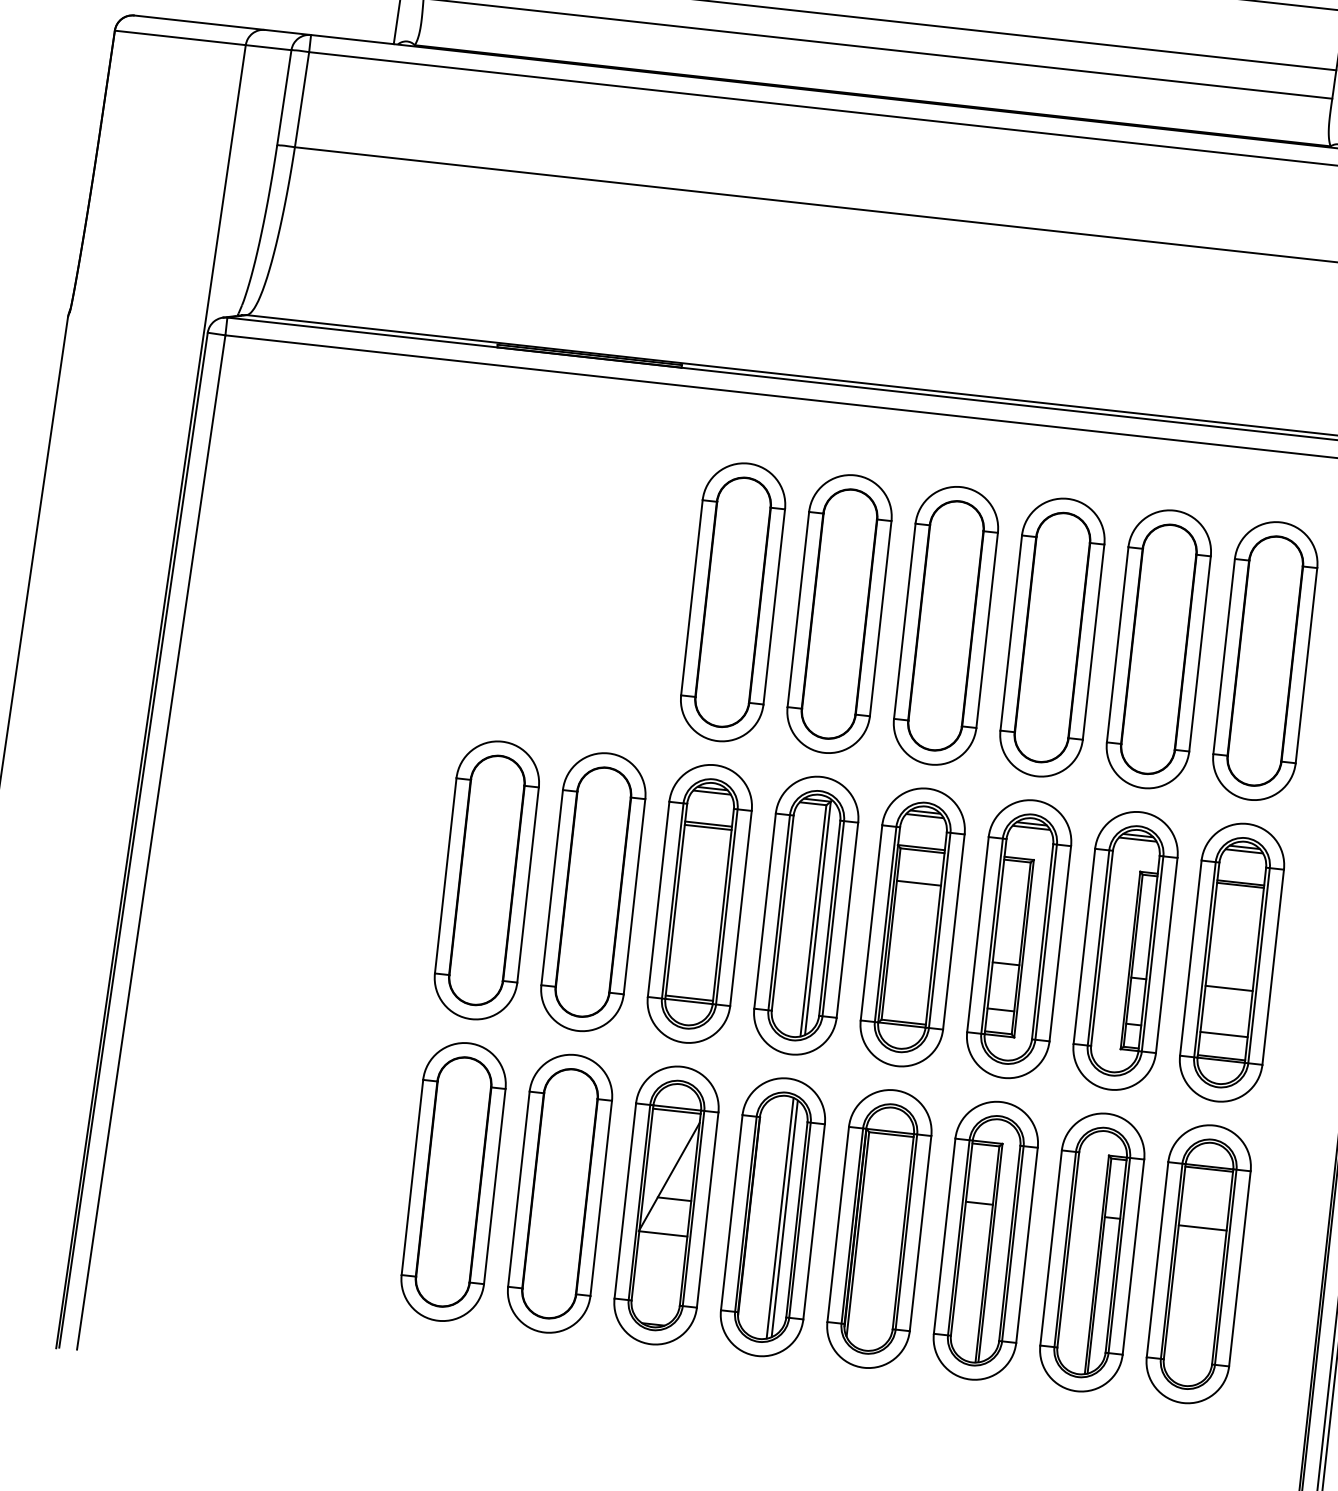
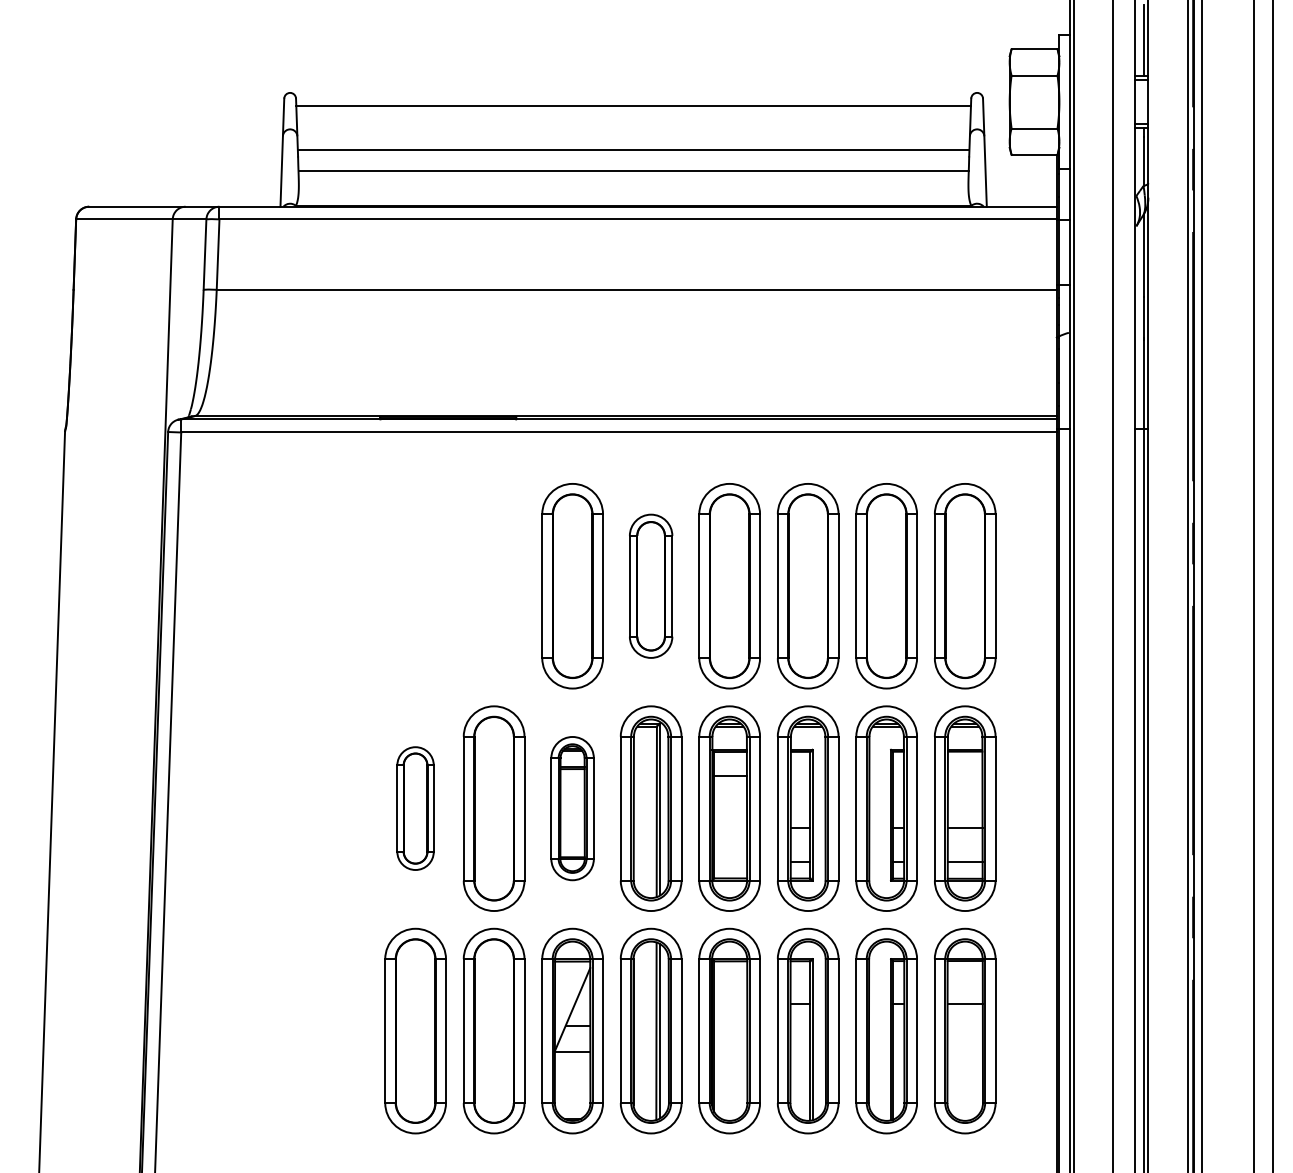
part: (838, 614) -> (650, 586), size x0.7
part: (486, 880) -> (415, 808), size x0.6
part: (699, 903) -> (572, 808), size x0.7

